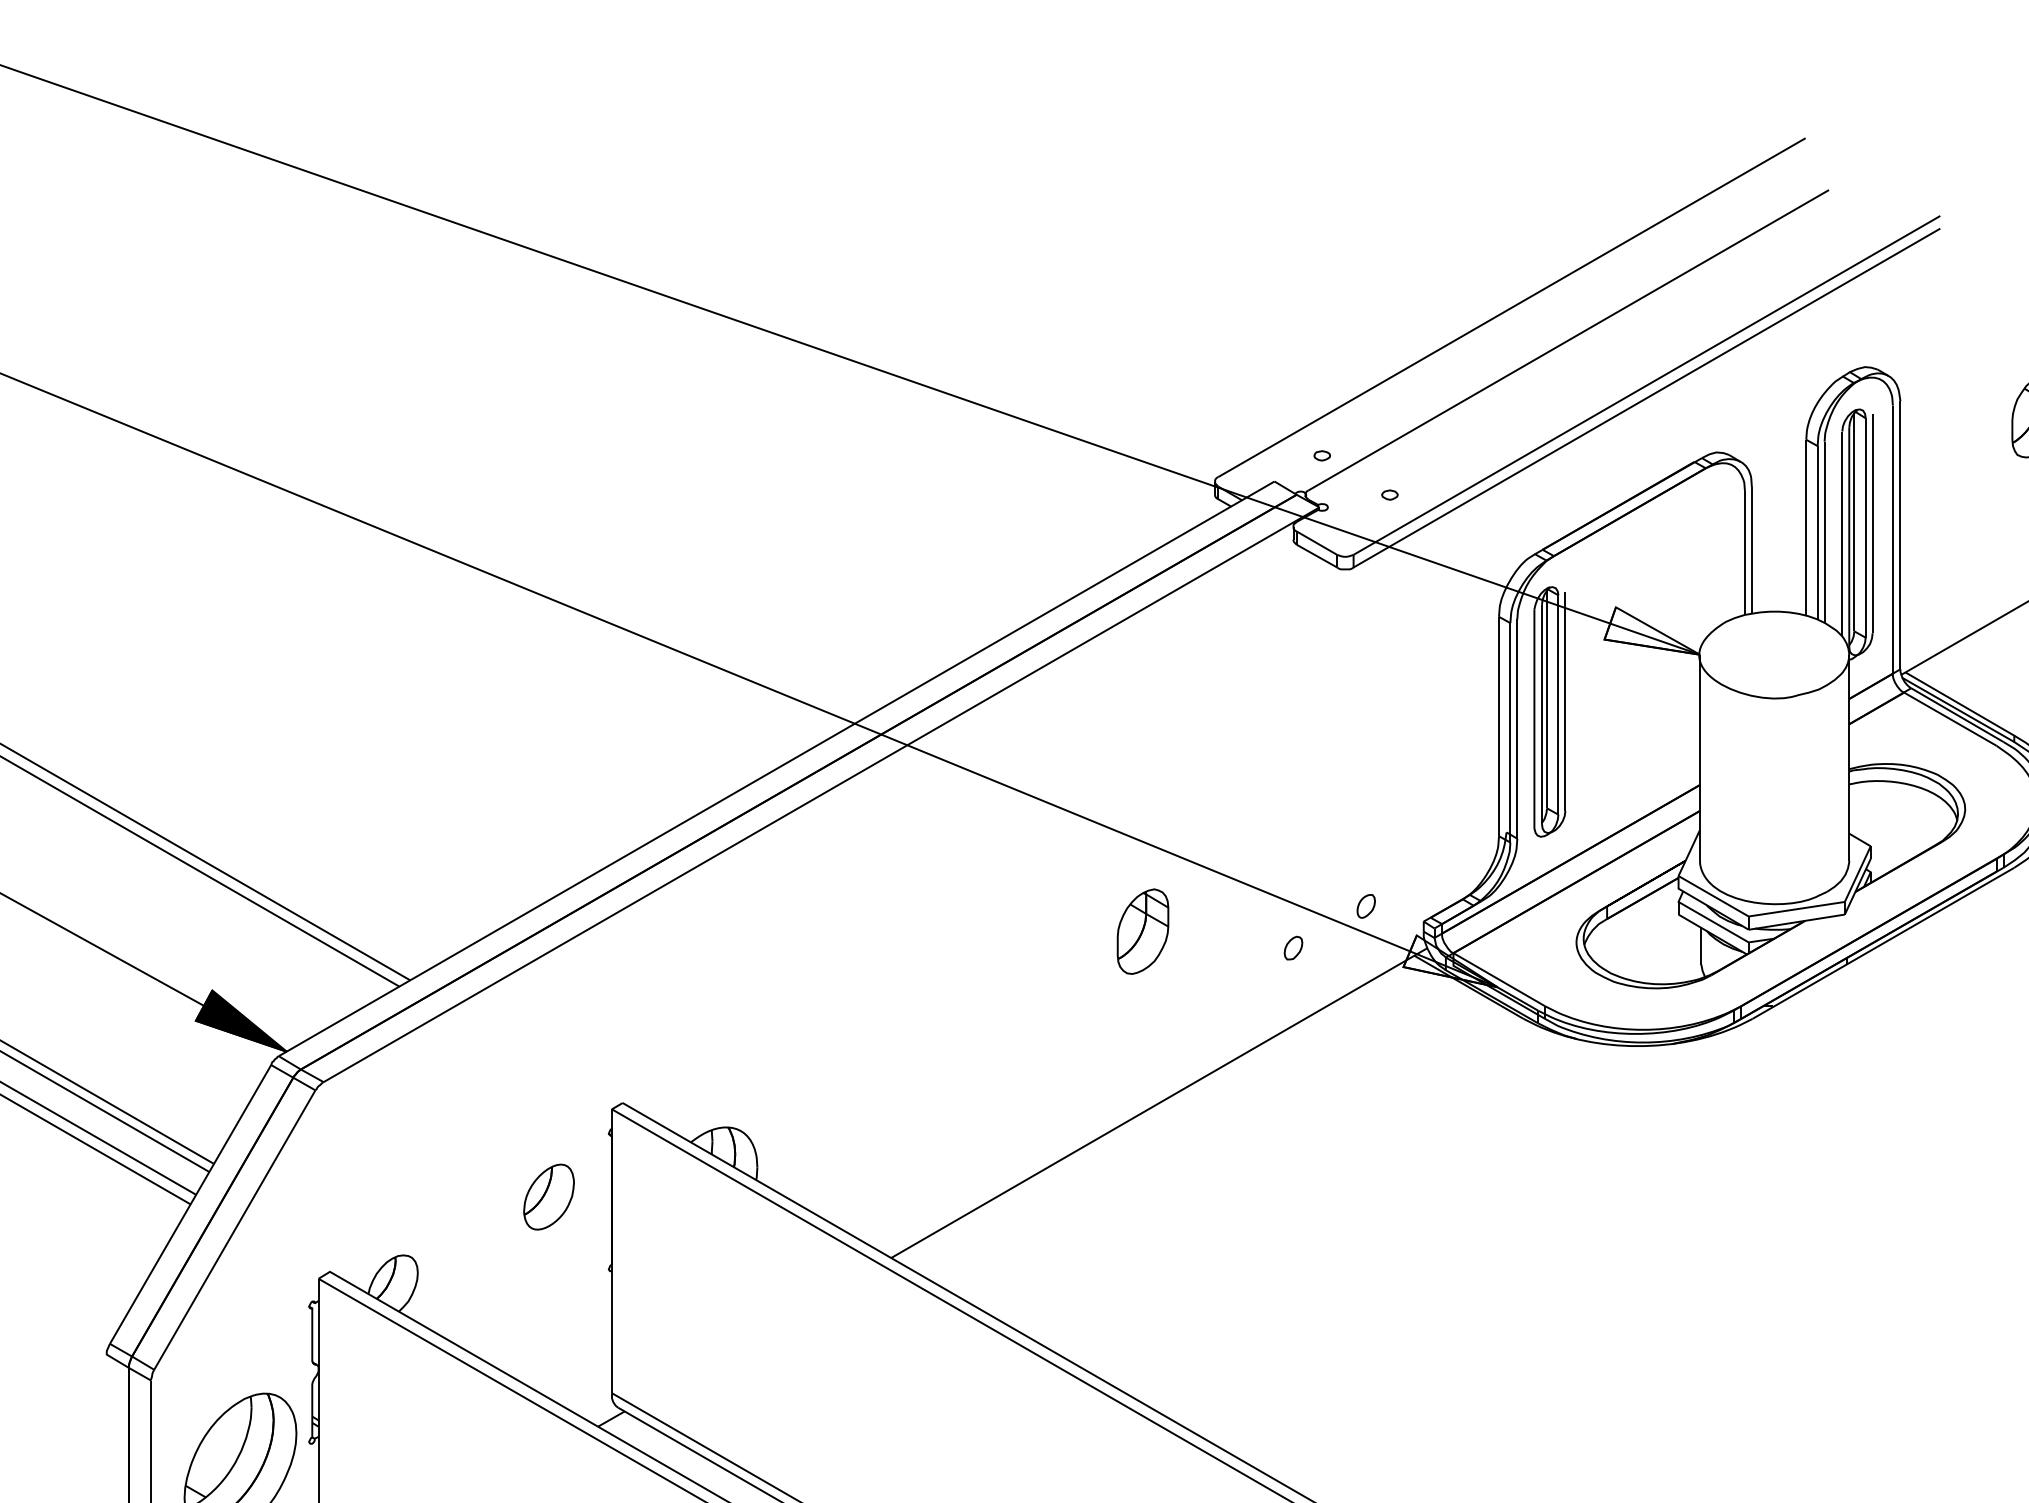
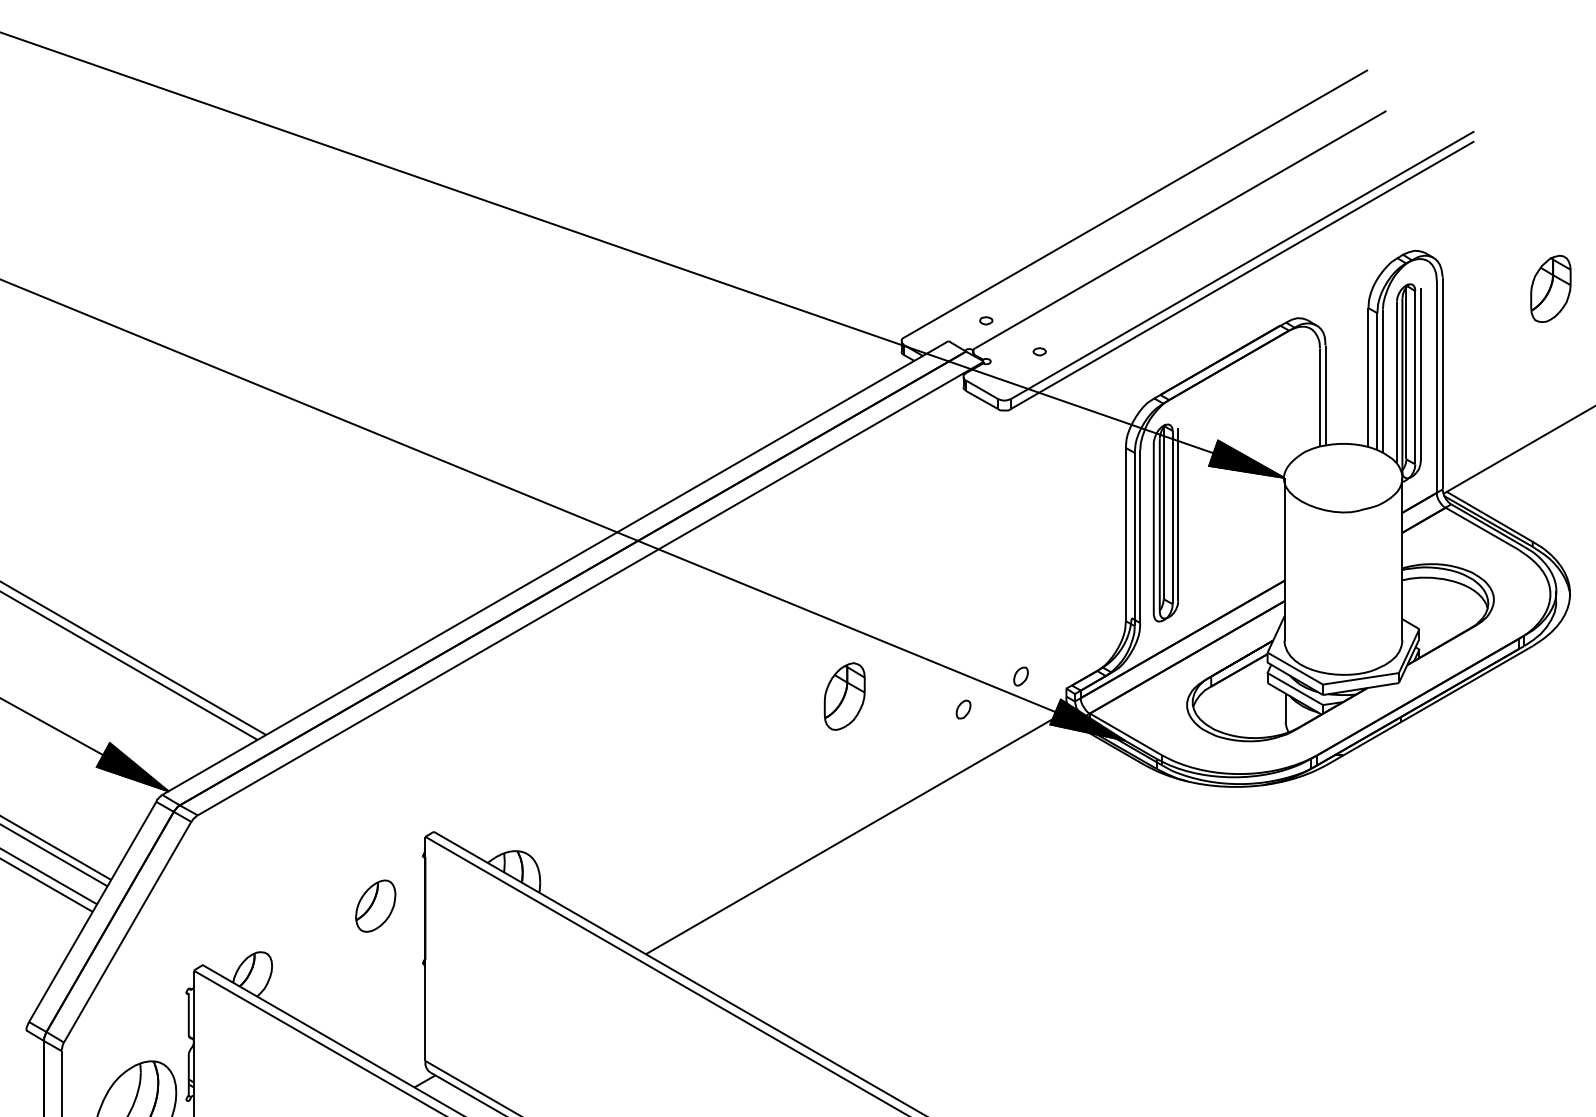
fill: (1652, 630) -> (1247, 458), added
fill: (1450, 961) -> (1087, 720), added

